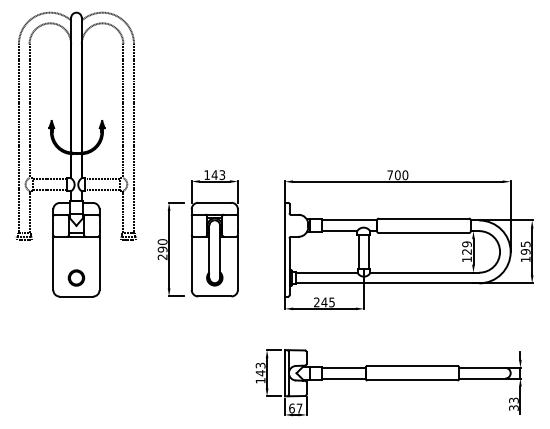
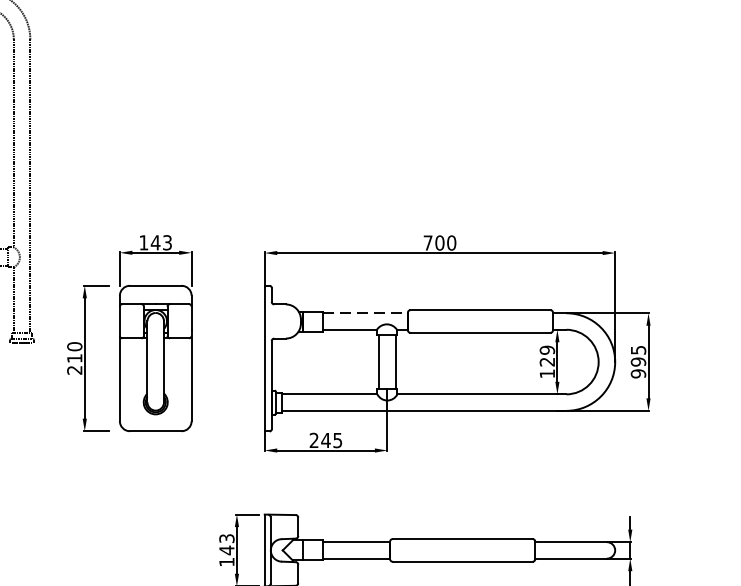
line: (350, 220) -> (366, 313), solid -> dashed
text: (162, 249) -> (74, 358), 290 -> 210
text: (525, 259) -> (638, 373), 195 -> 995

